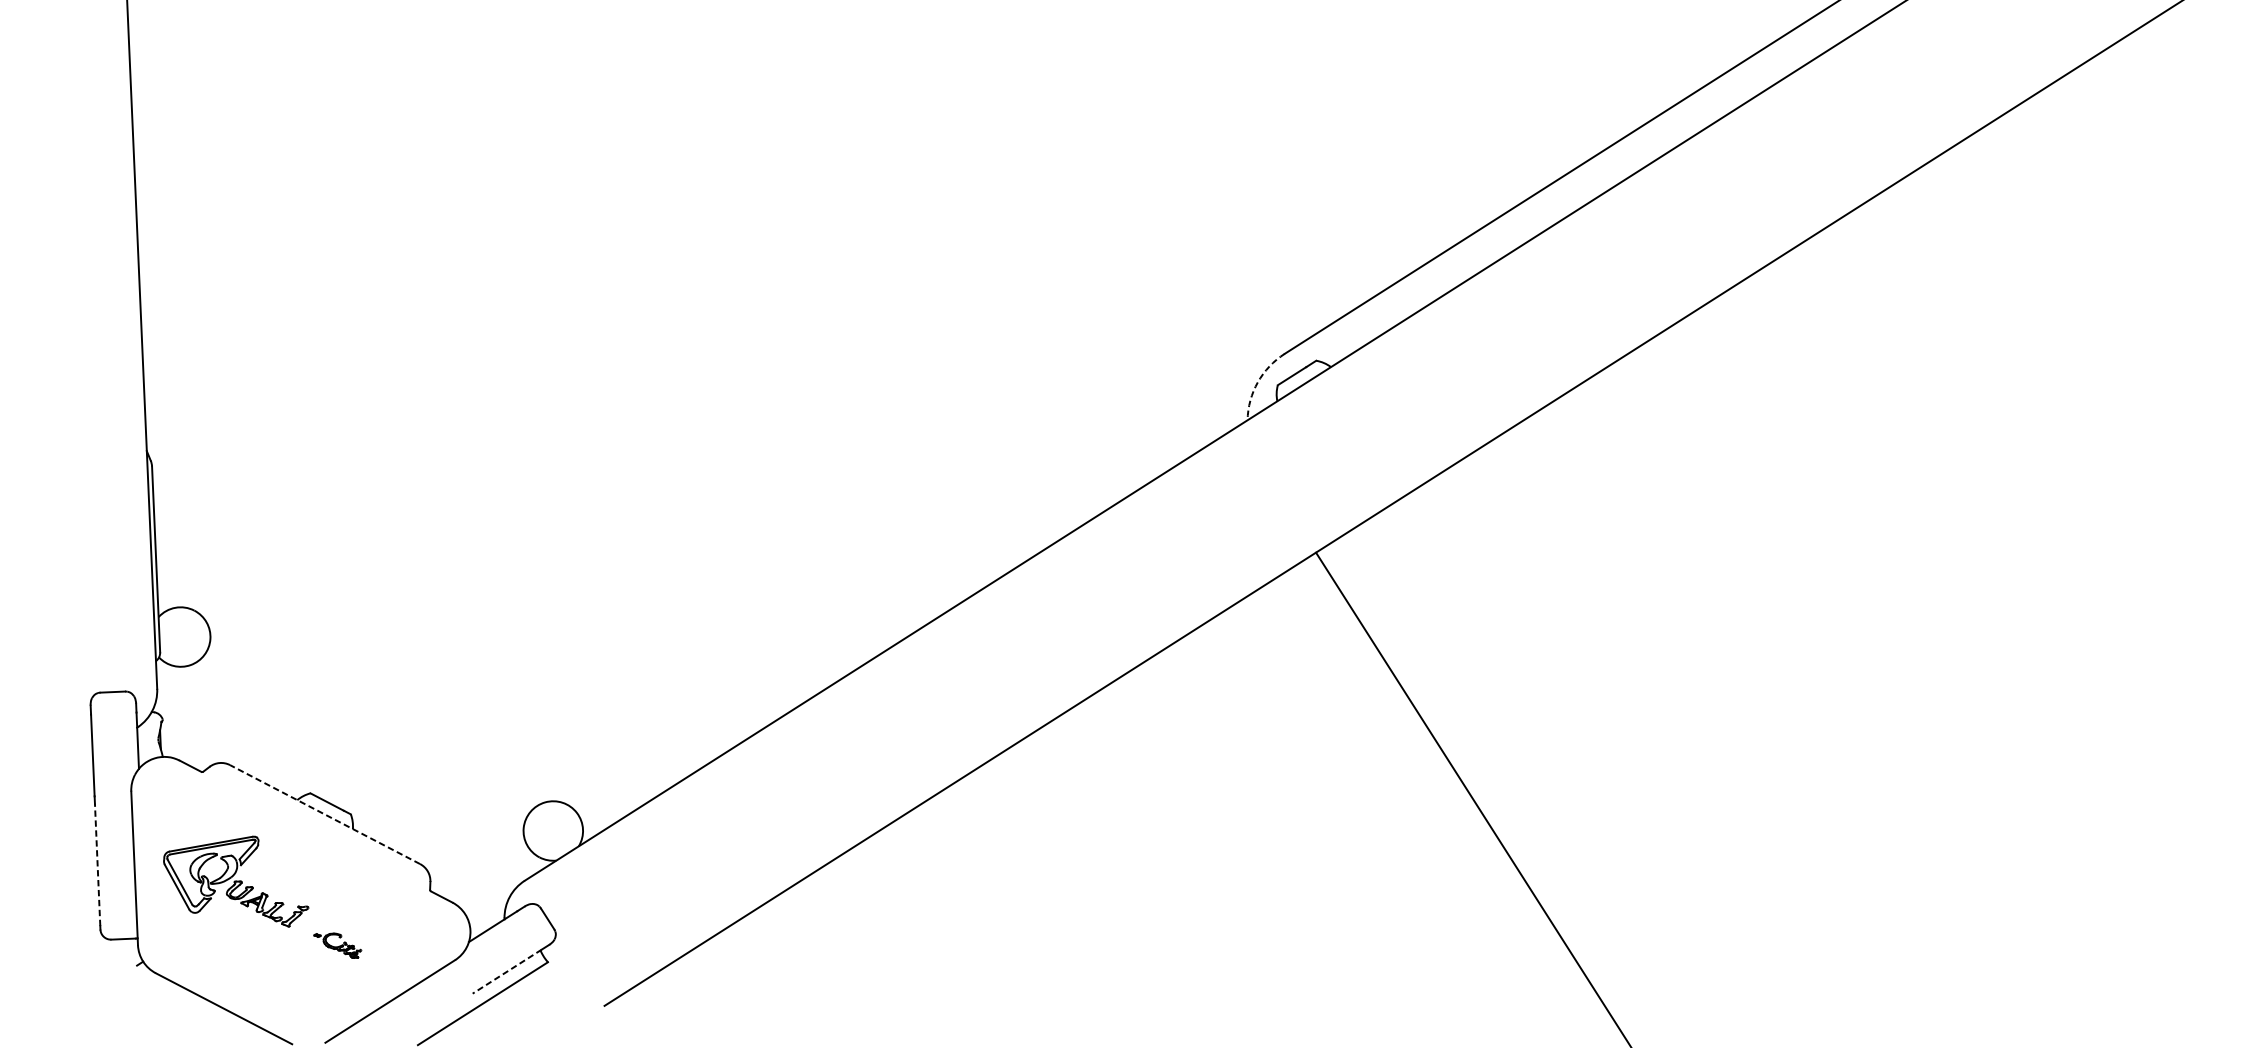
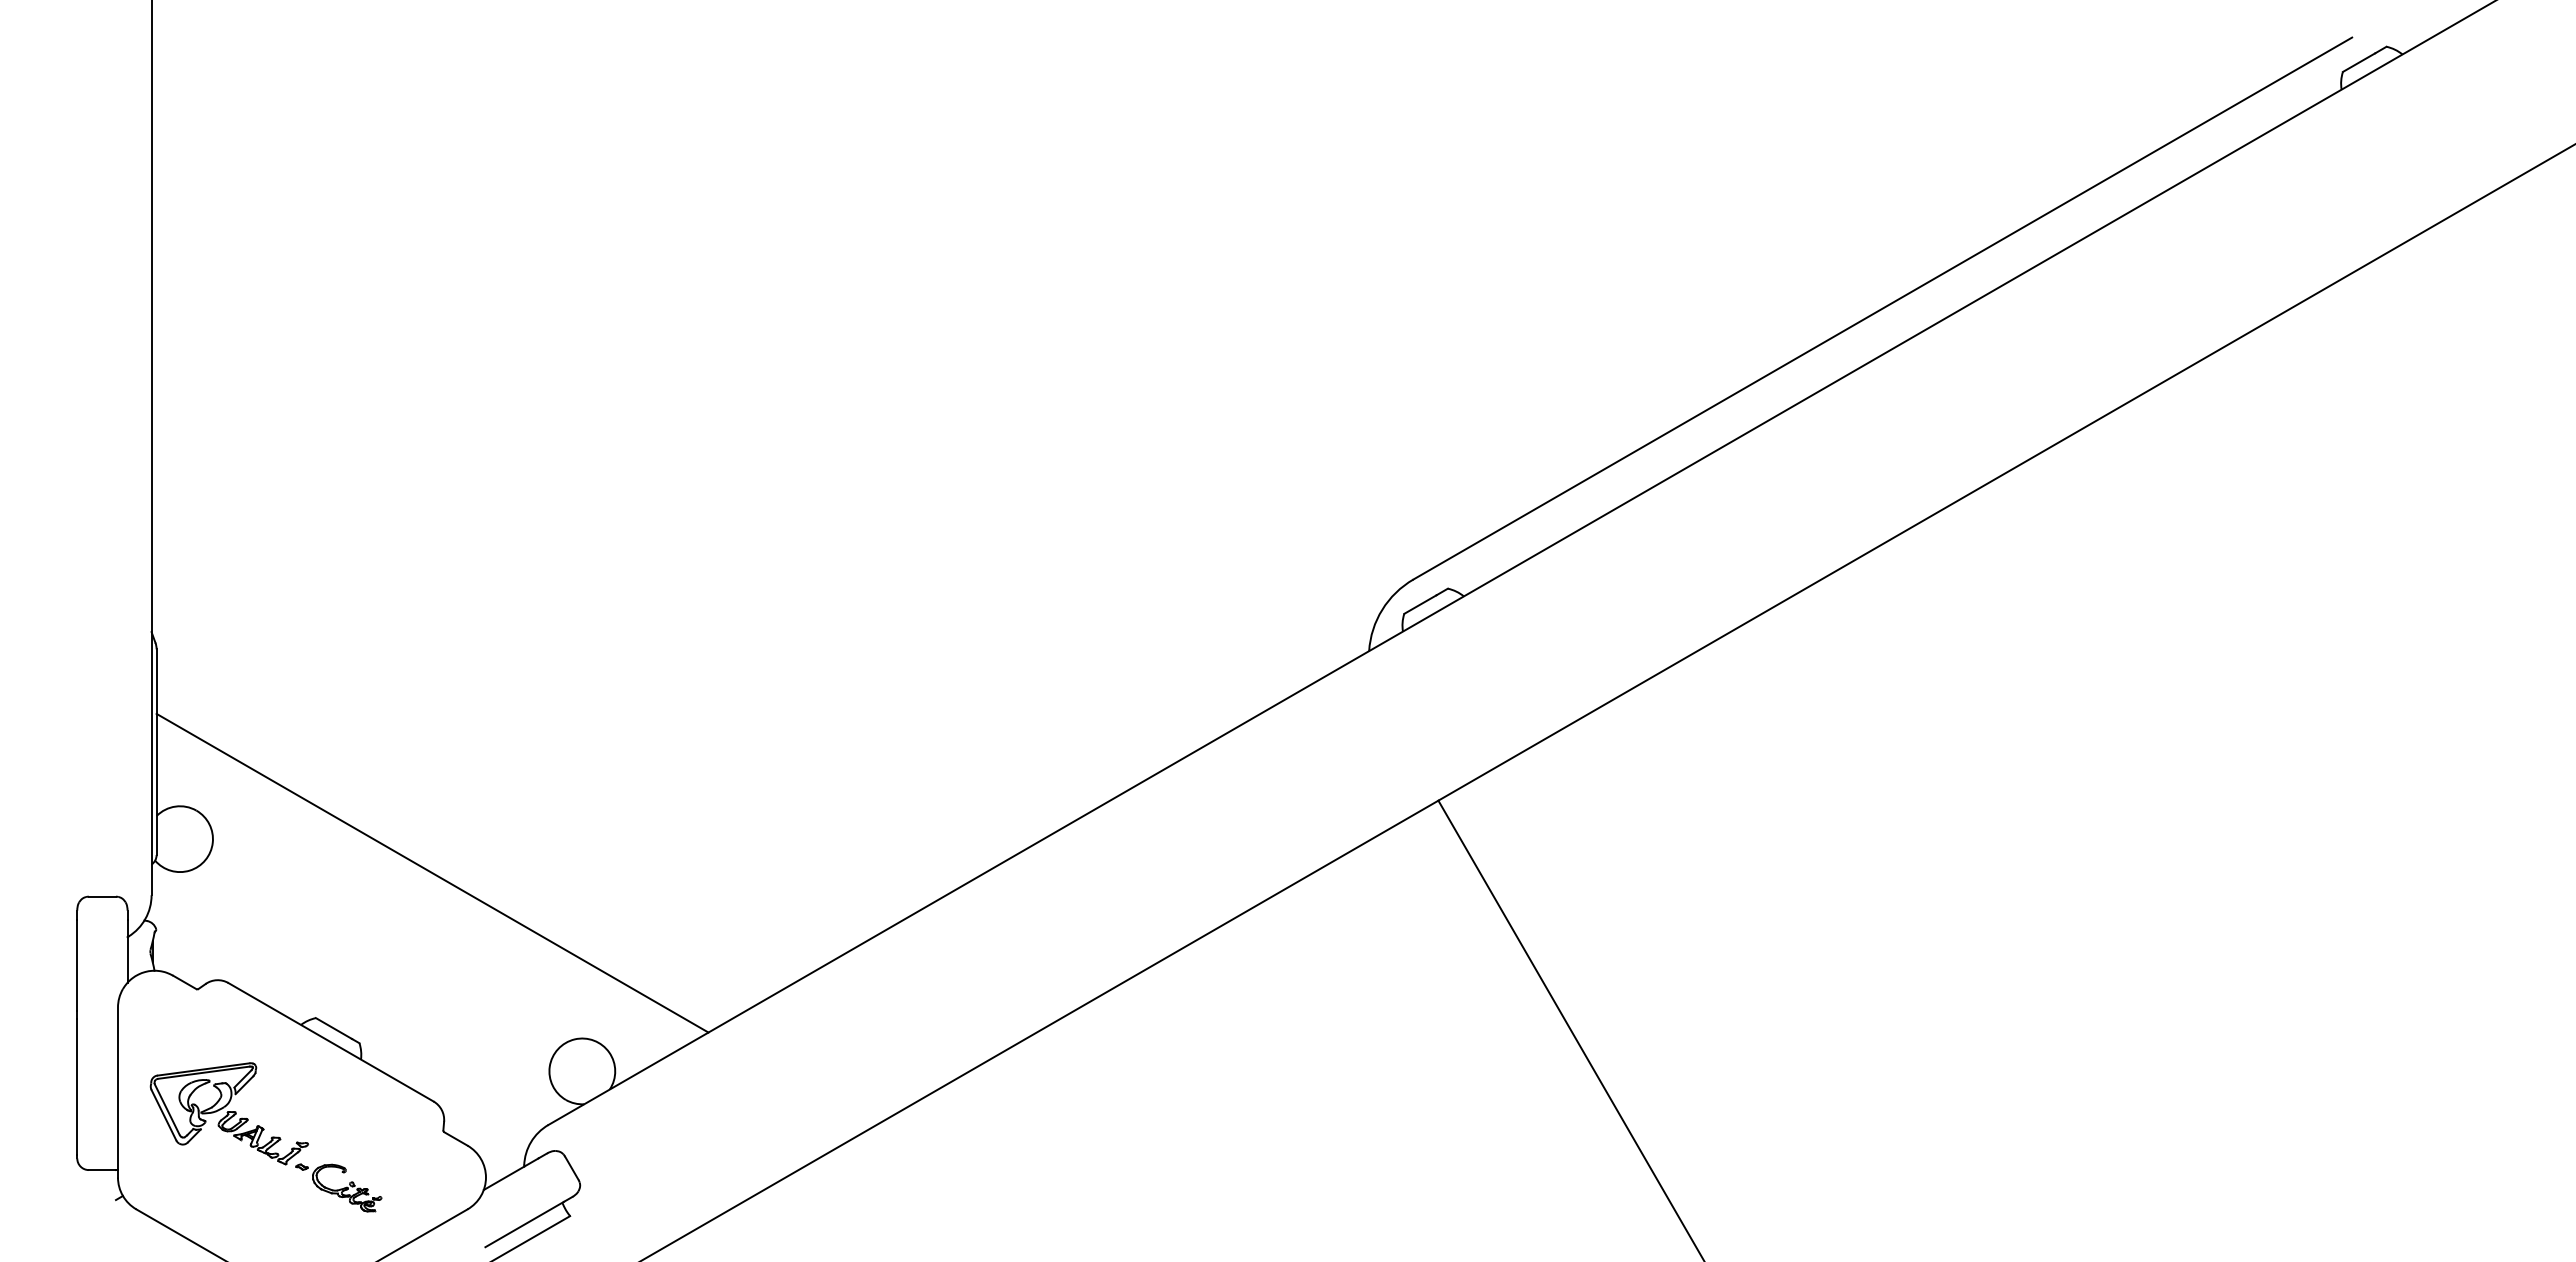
arc: (1257, 382) -> (1382, 609), dashed -> solid
line: (410, 657) -> (432, 872), added
line: (324, 814) -> (330, 1042), dashed -> solid
line: (97, 864) -> (77, 1086), dashed -> solid
part: (337, 945) -> (338, 1187), size x1.67
line: (507, 971) -> (524, 1224), dashed -> solid

